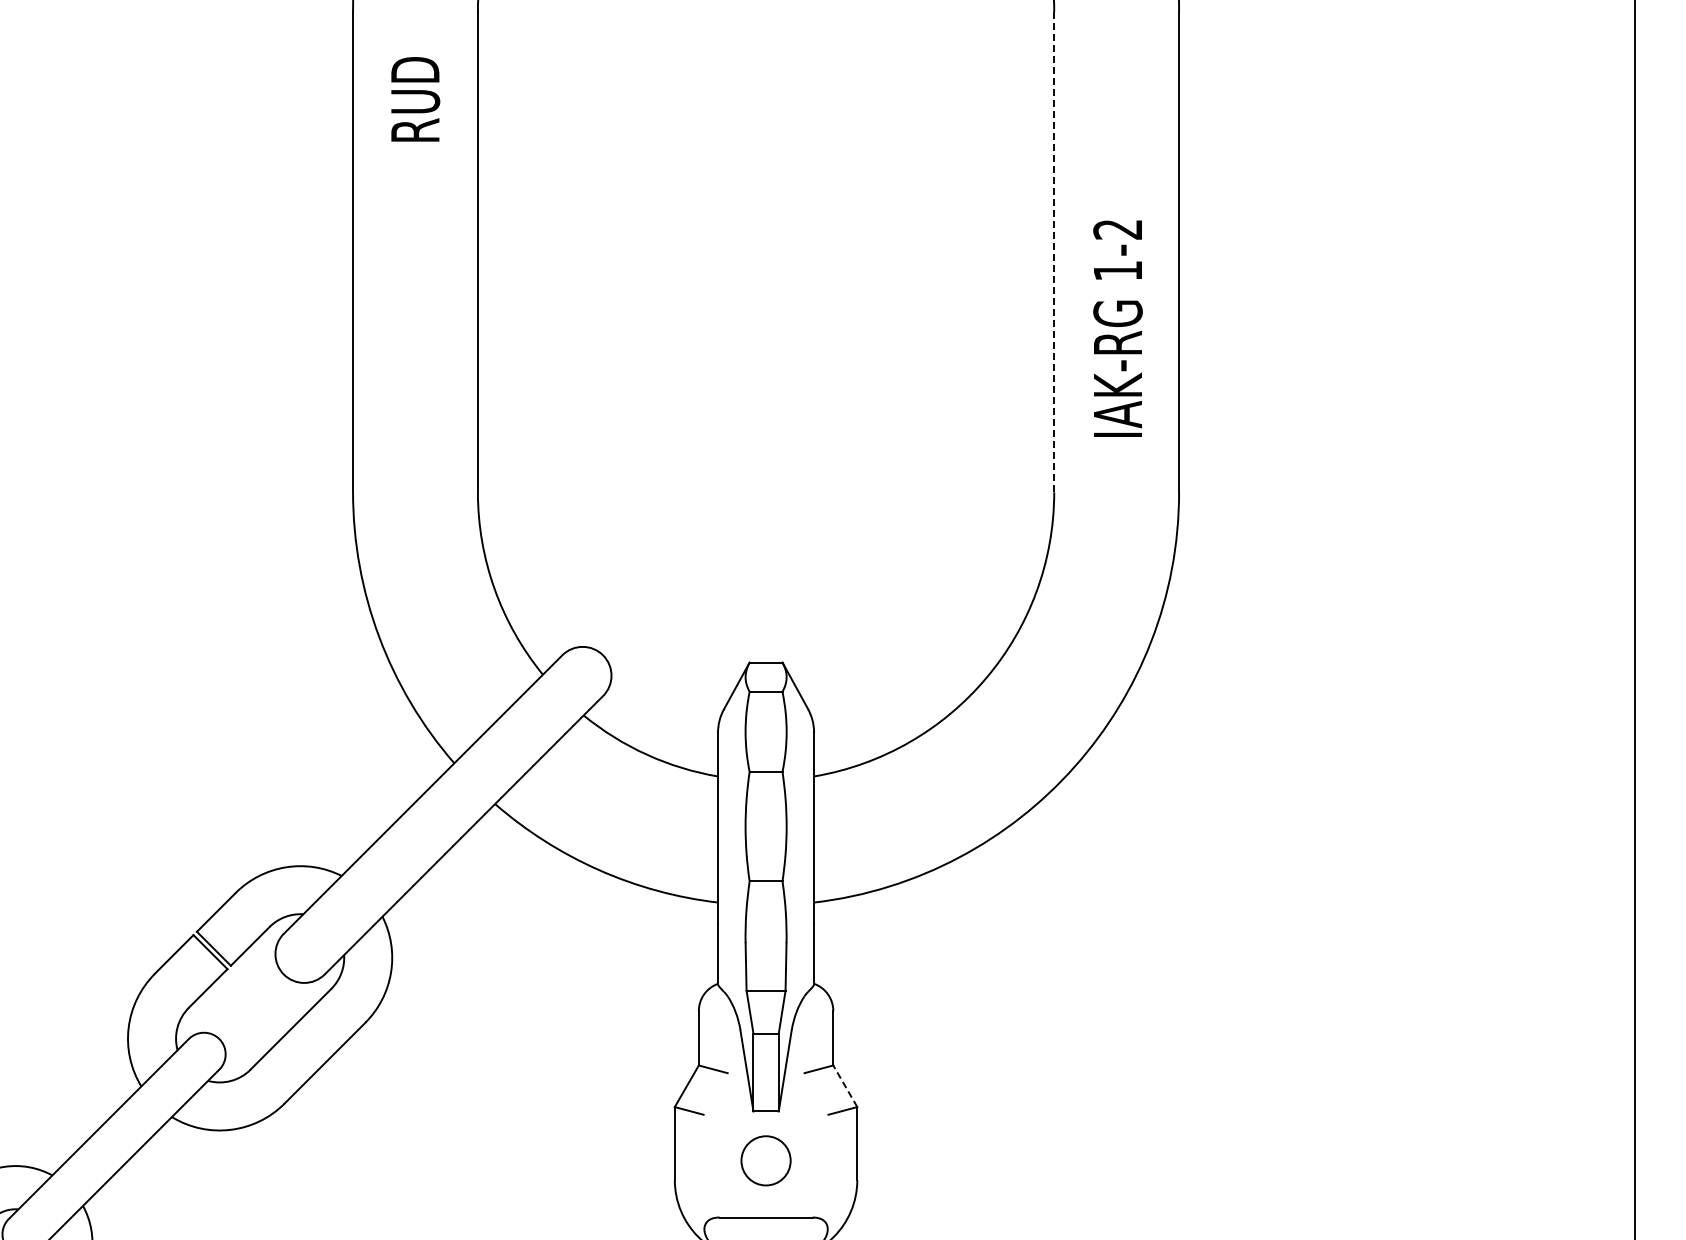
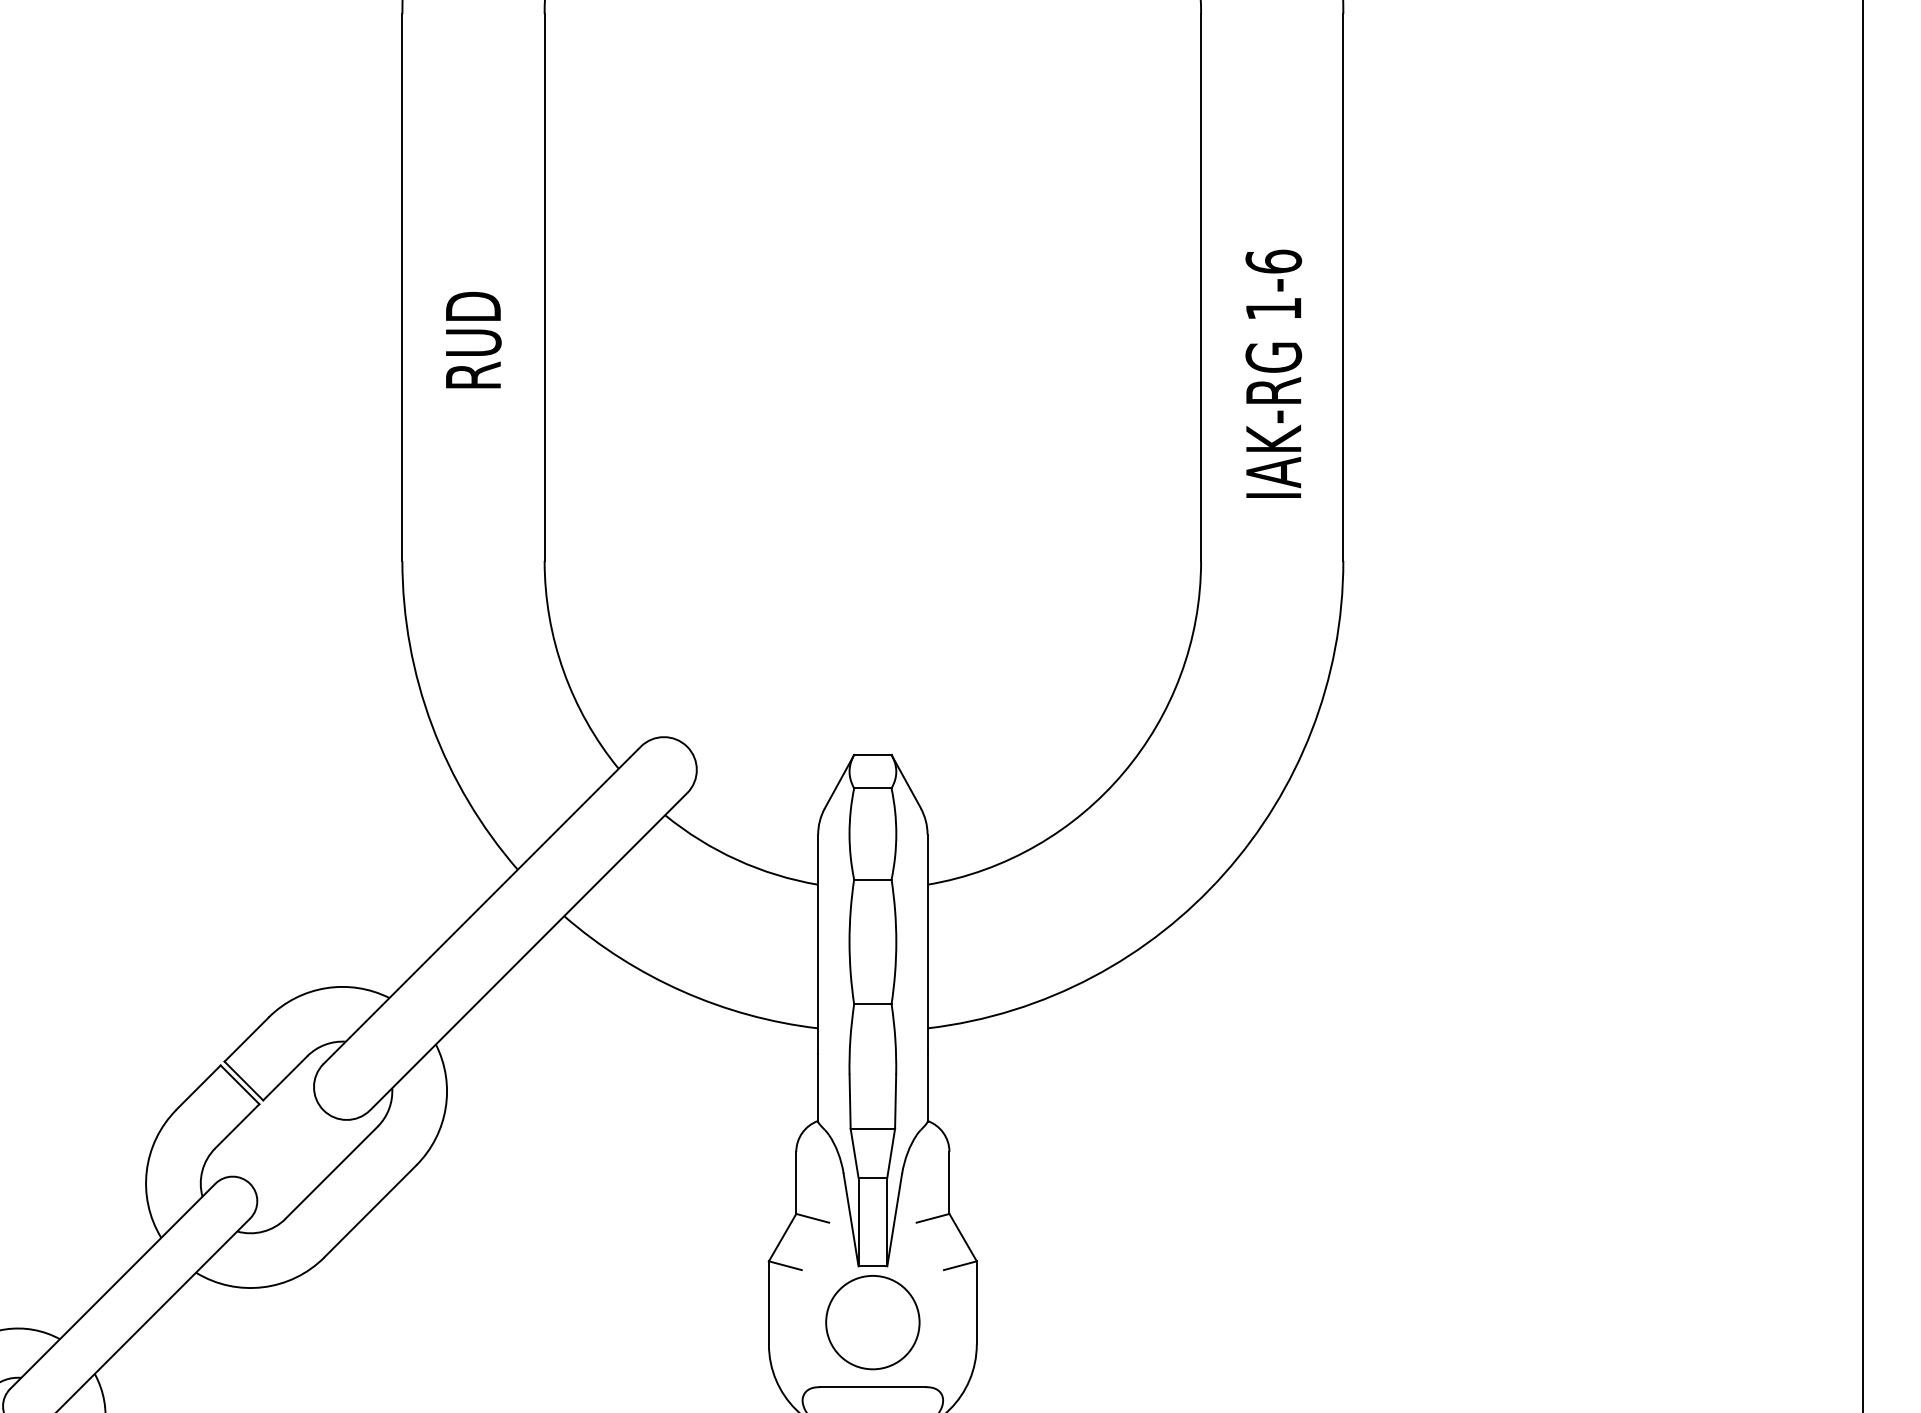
text: (415, 99) -> (473, 340), moved
text: (1117, 229) -> (1273, 261), 1-2 -> 1-6
line: (1054, 252) -> (1201, 287), dashed -> solid
line: (845, 1085) -> (963, 1236), dashed -> solid
circle: (766, 1160) -> (873, 1322), size x1.67

